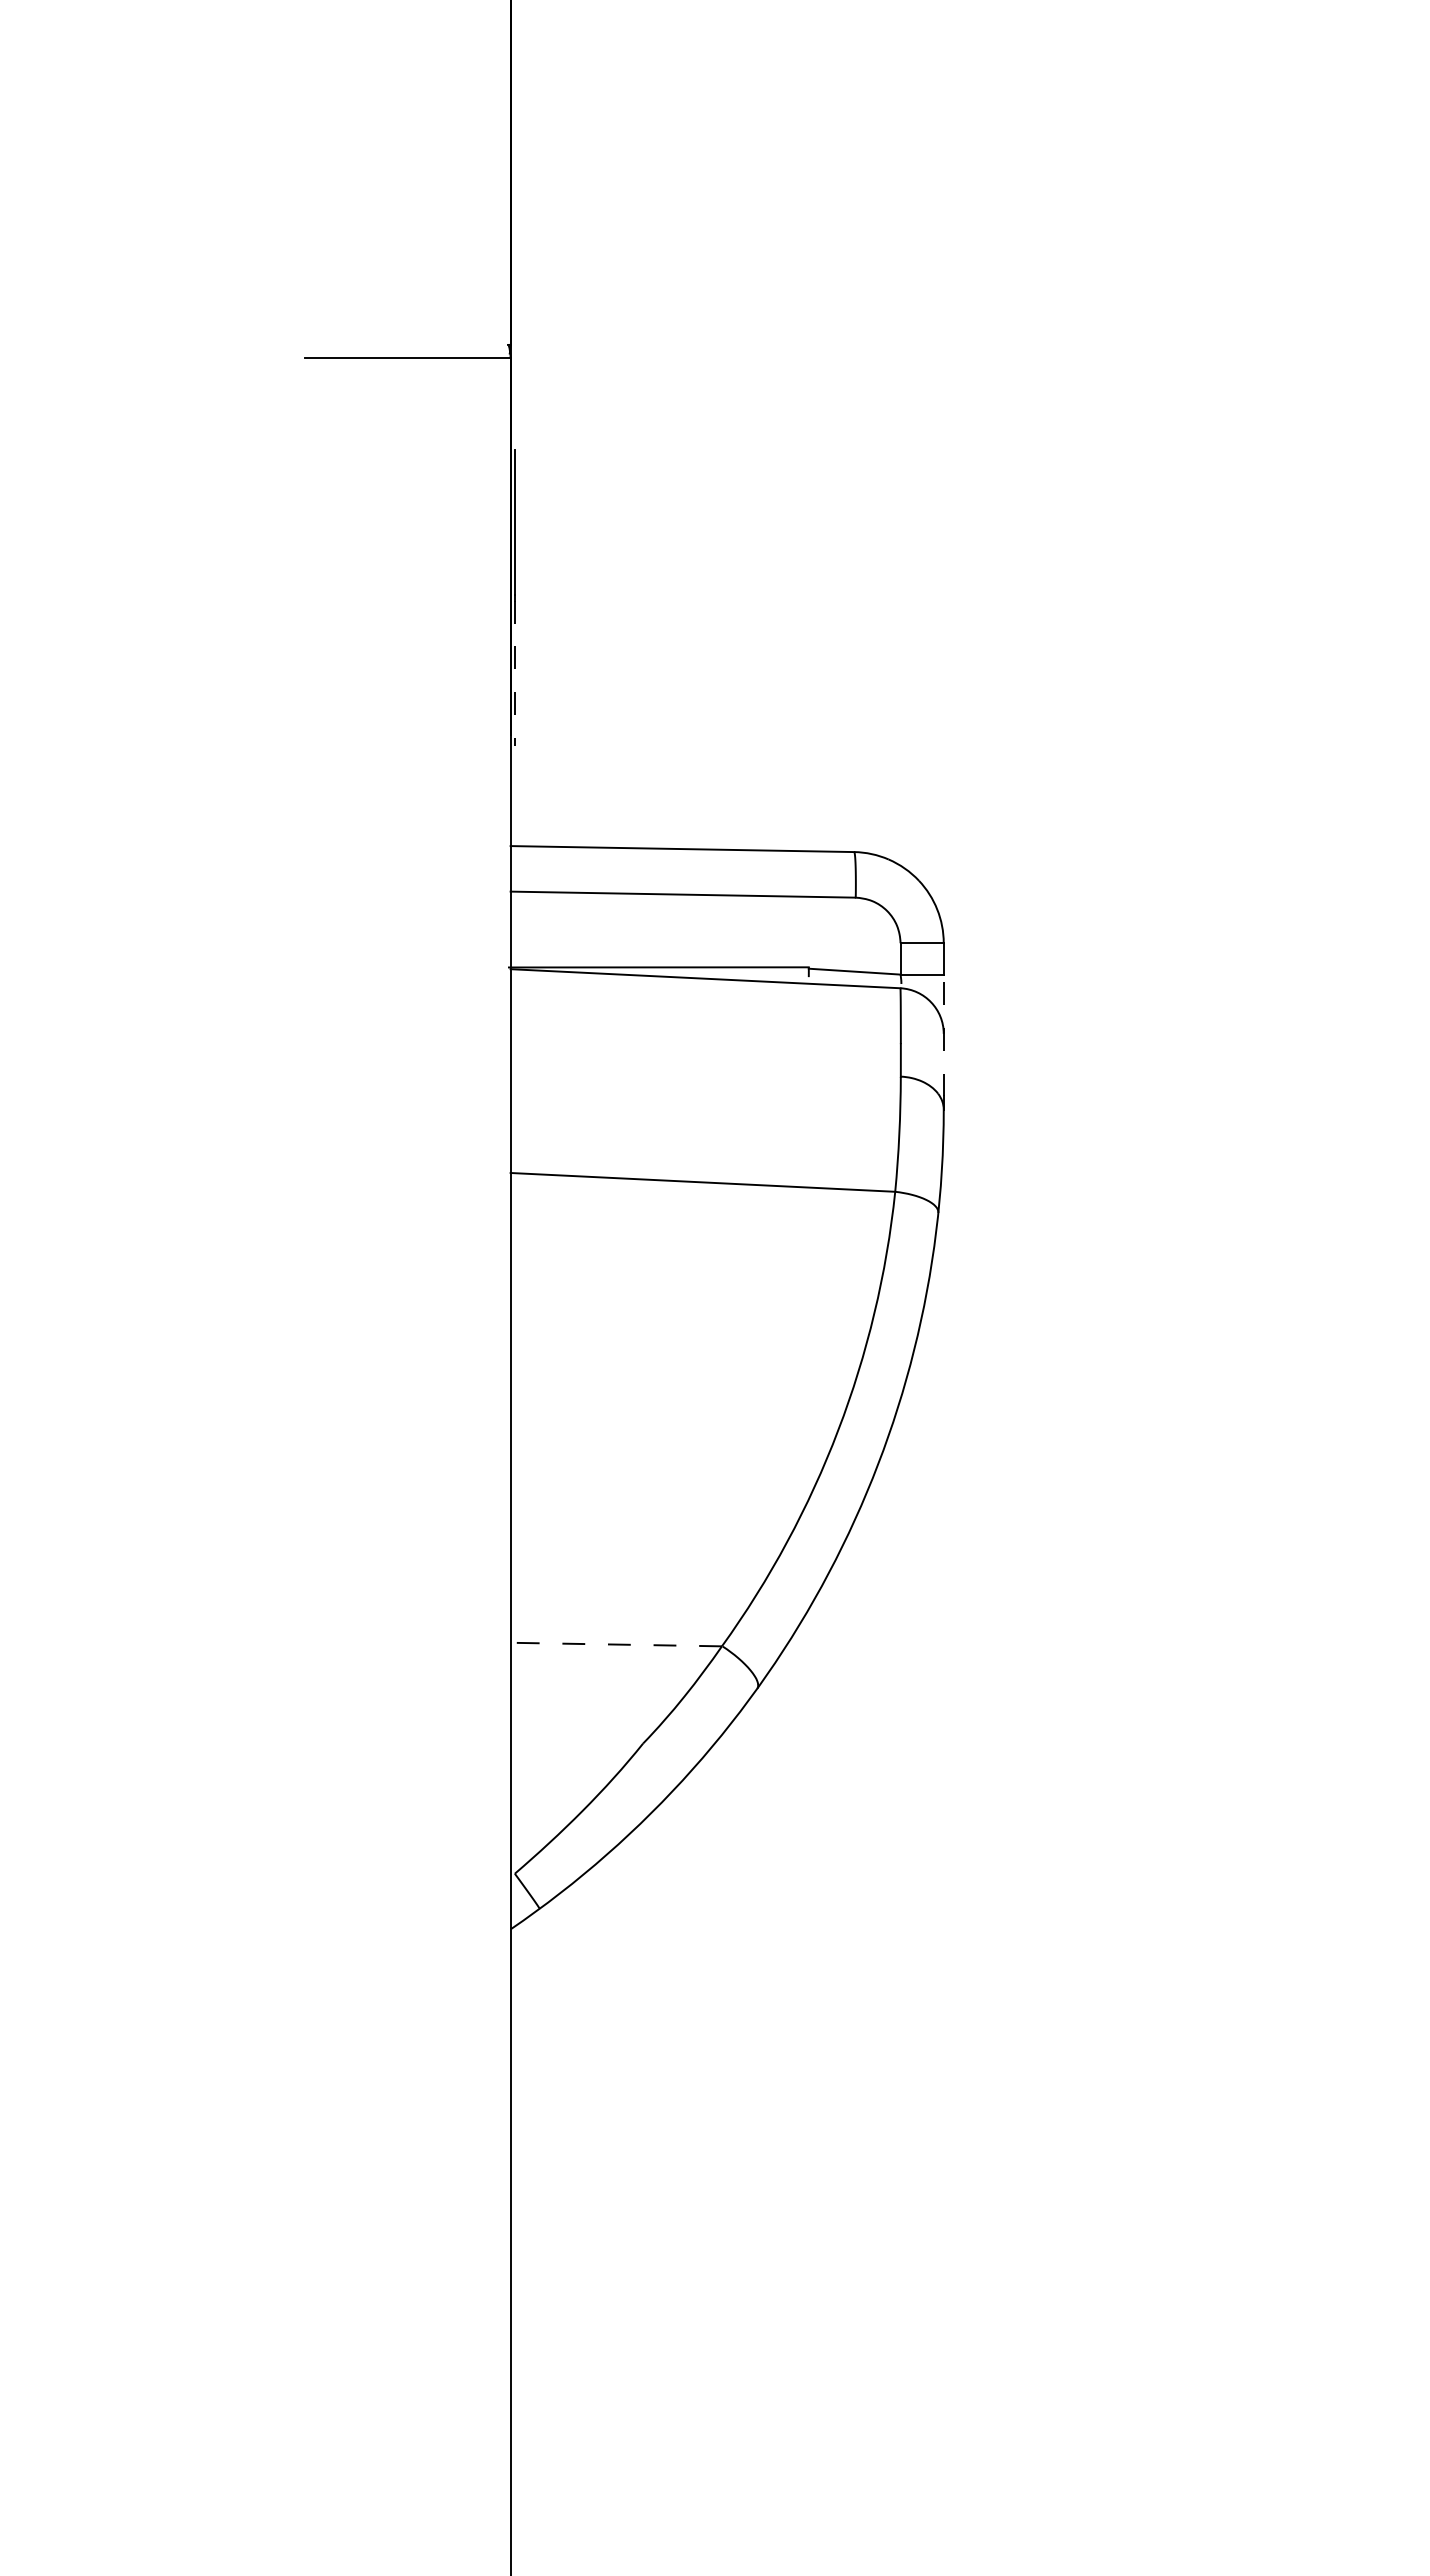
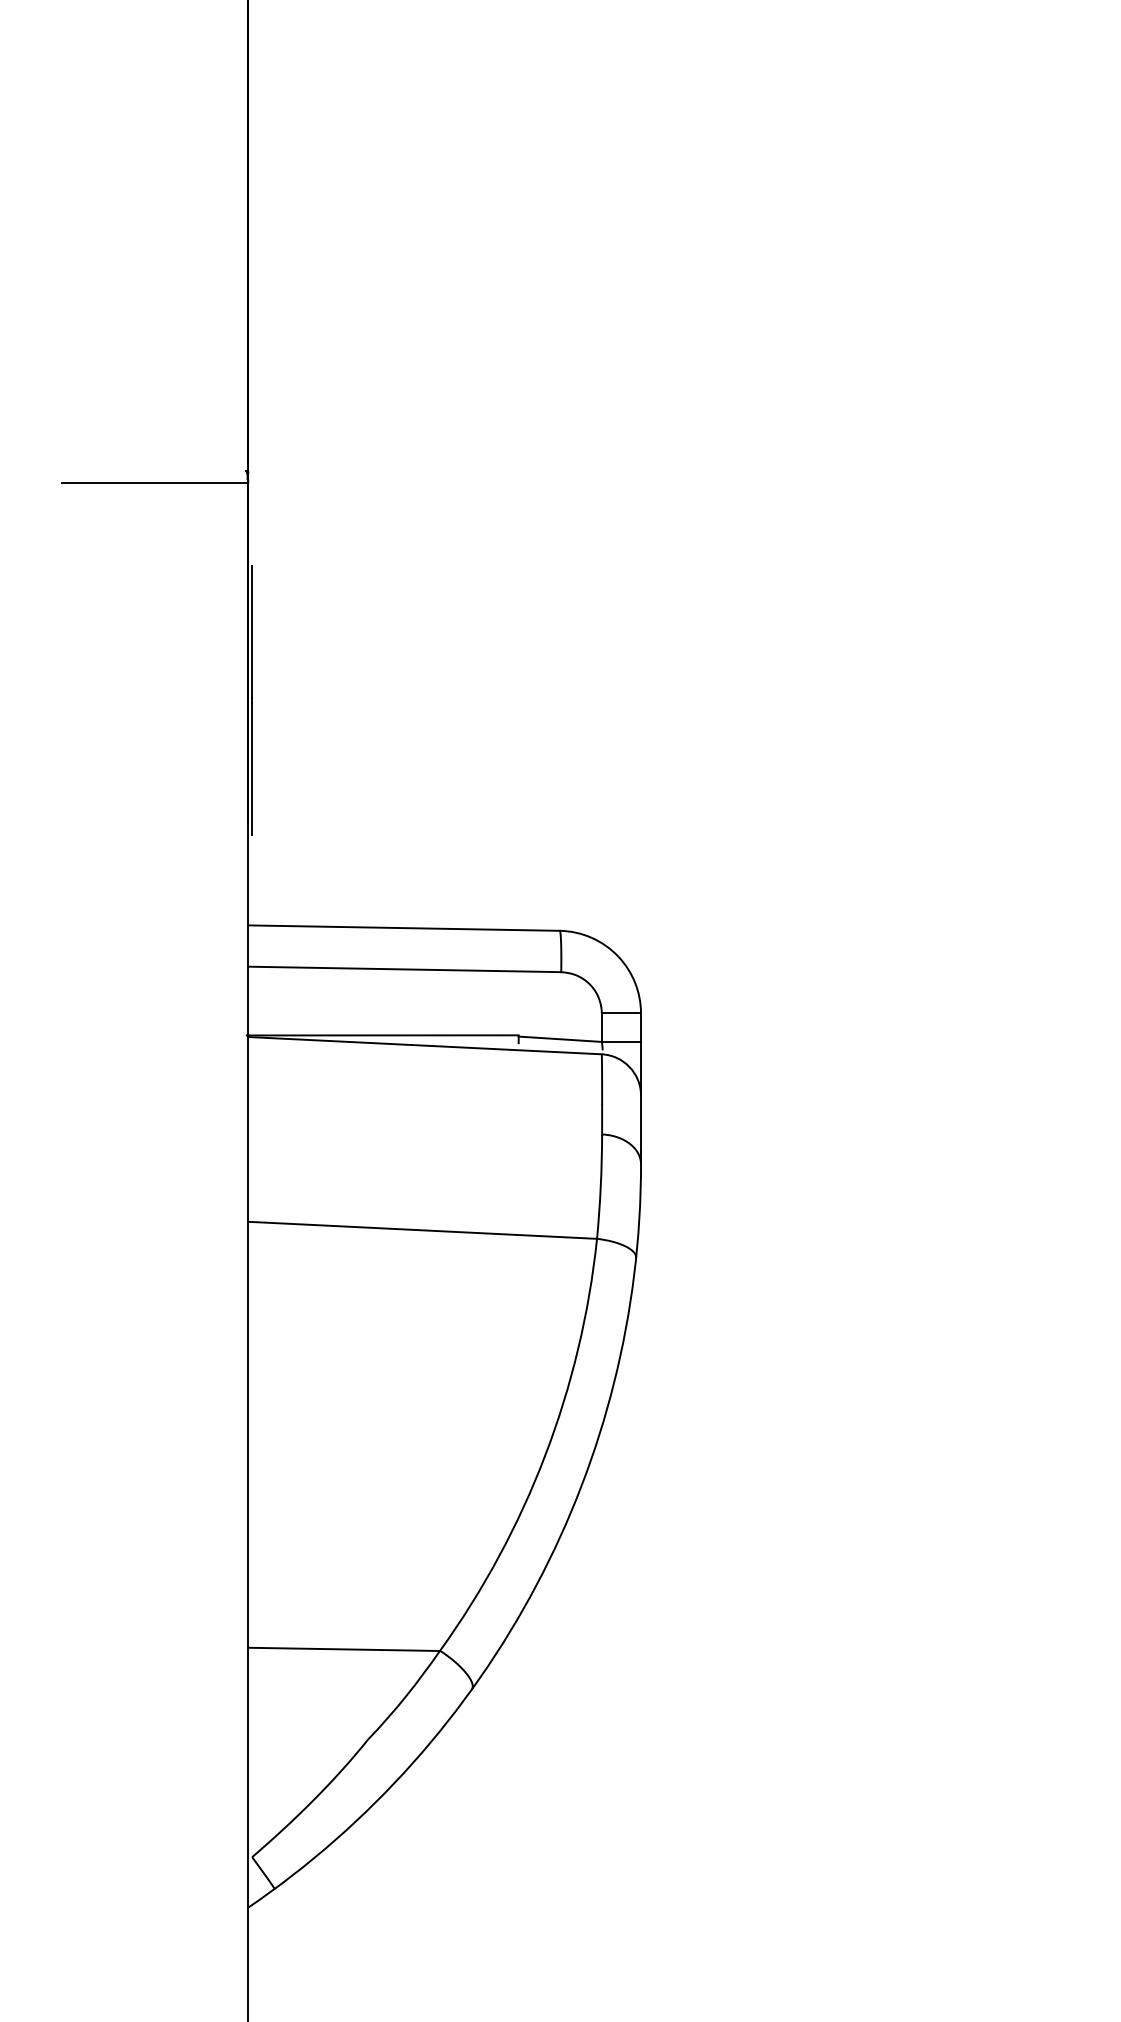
line: (515, 673) -> (252, 768), dashed -> solid
line: (943, 1035) -> (640, 1097), dashed -> solid
line: (616, 1644) -> (344, 1649), dashed -> solid

